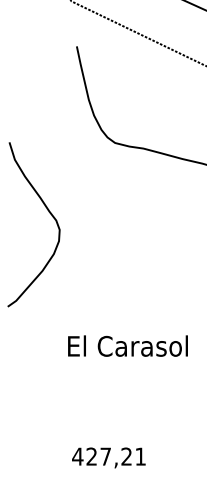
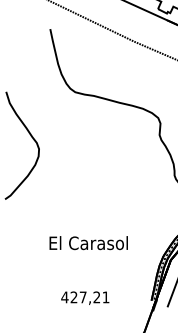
text: (127, 346) -> (88, 243), moved
text: (109, 456) -> (85, 297), moved

